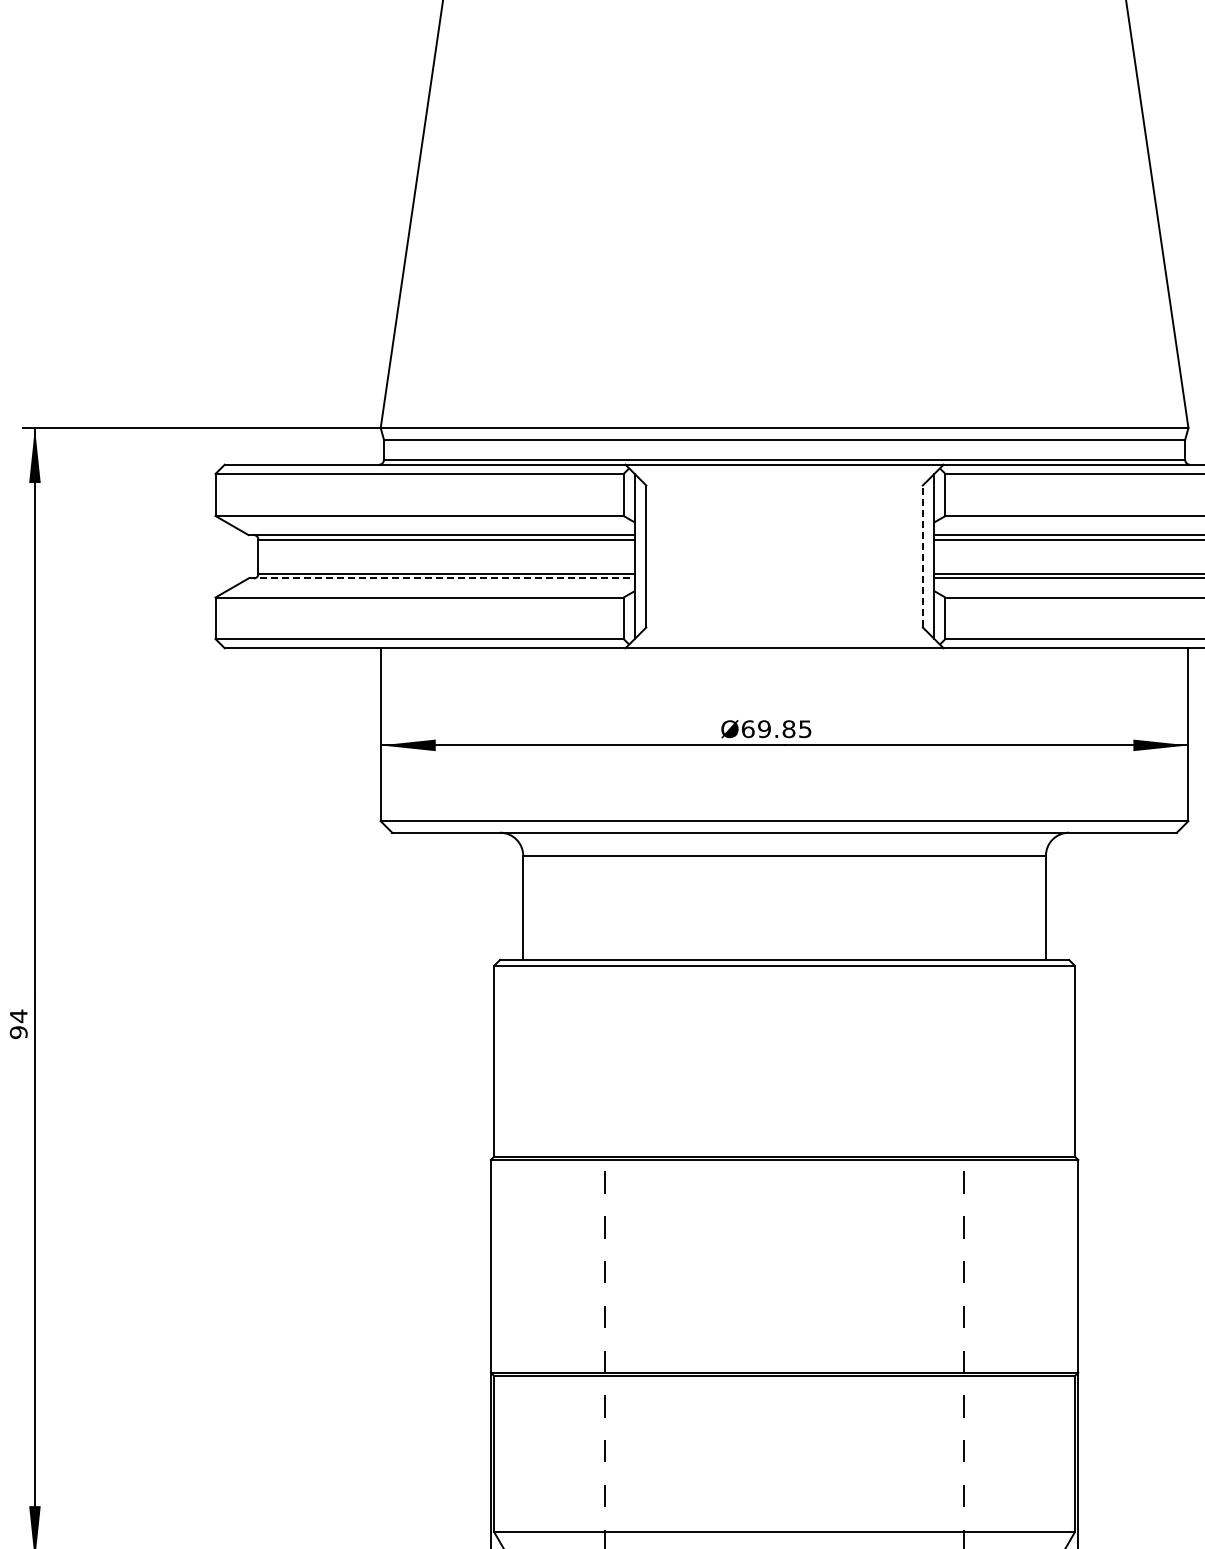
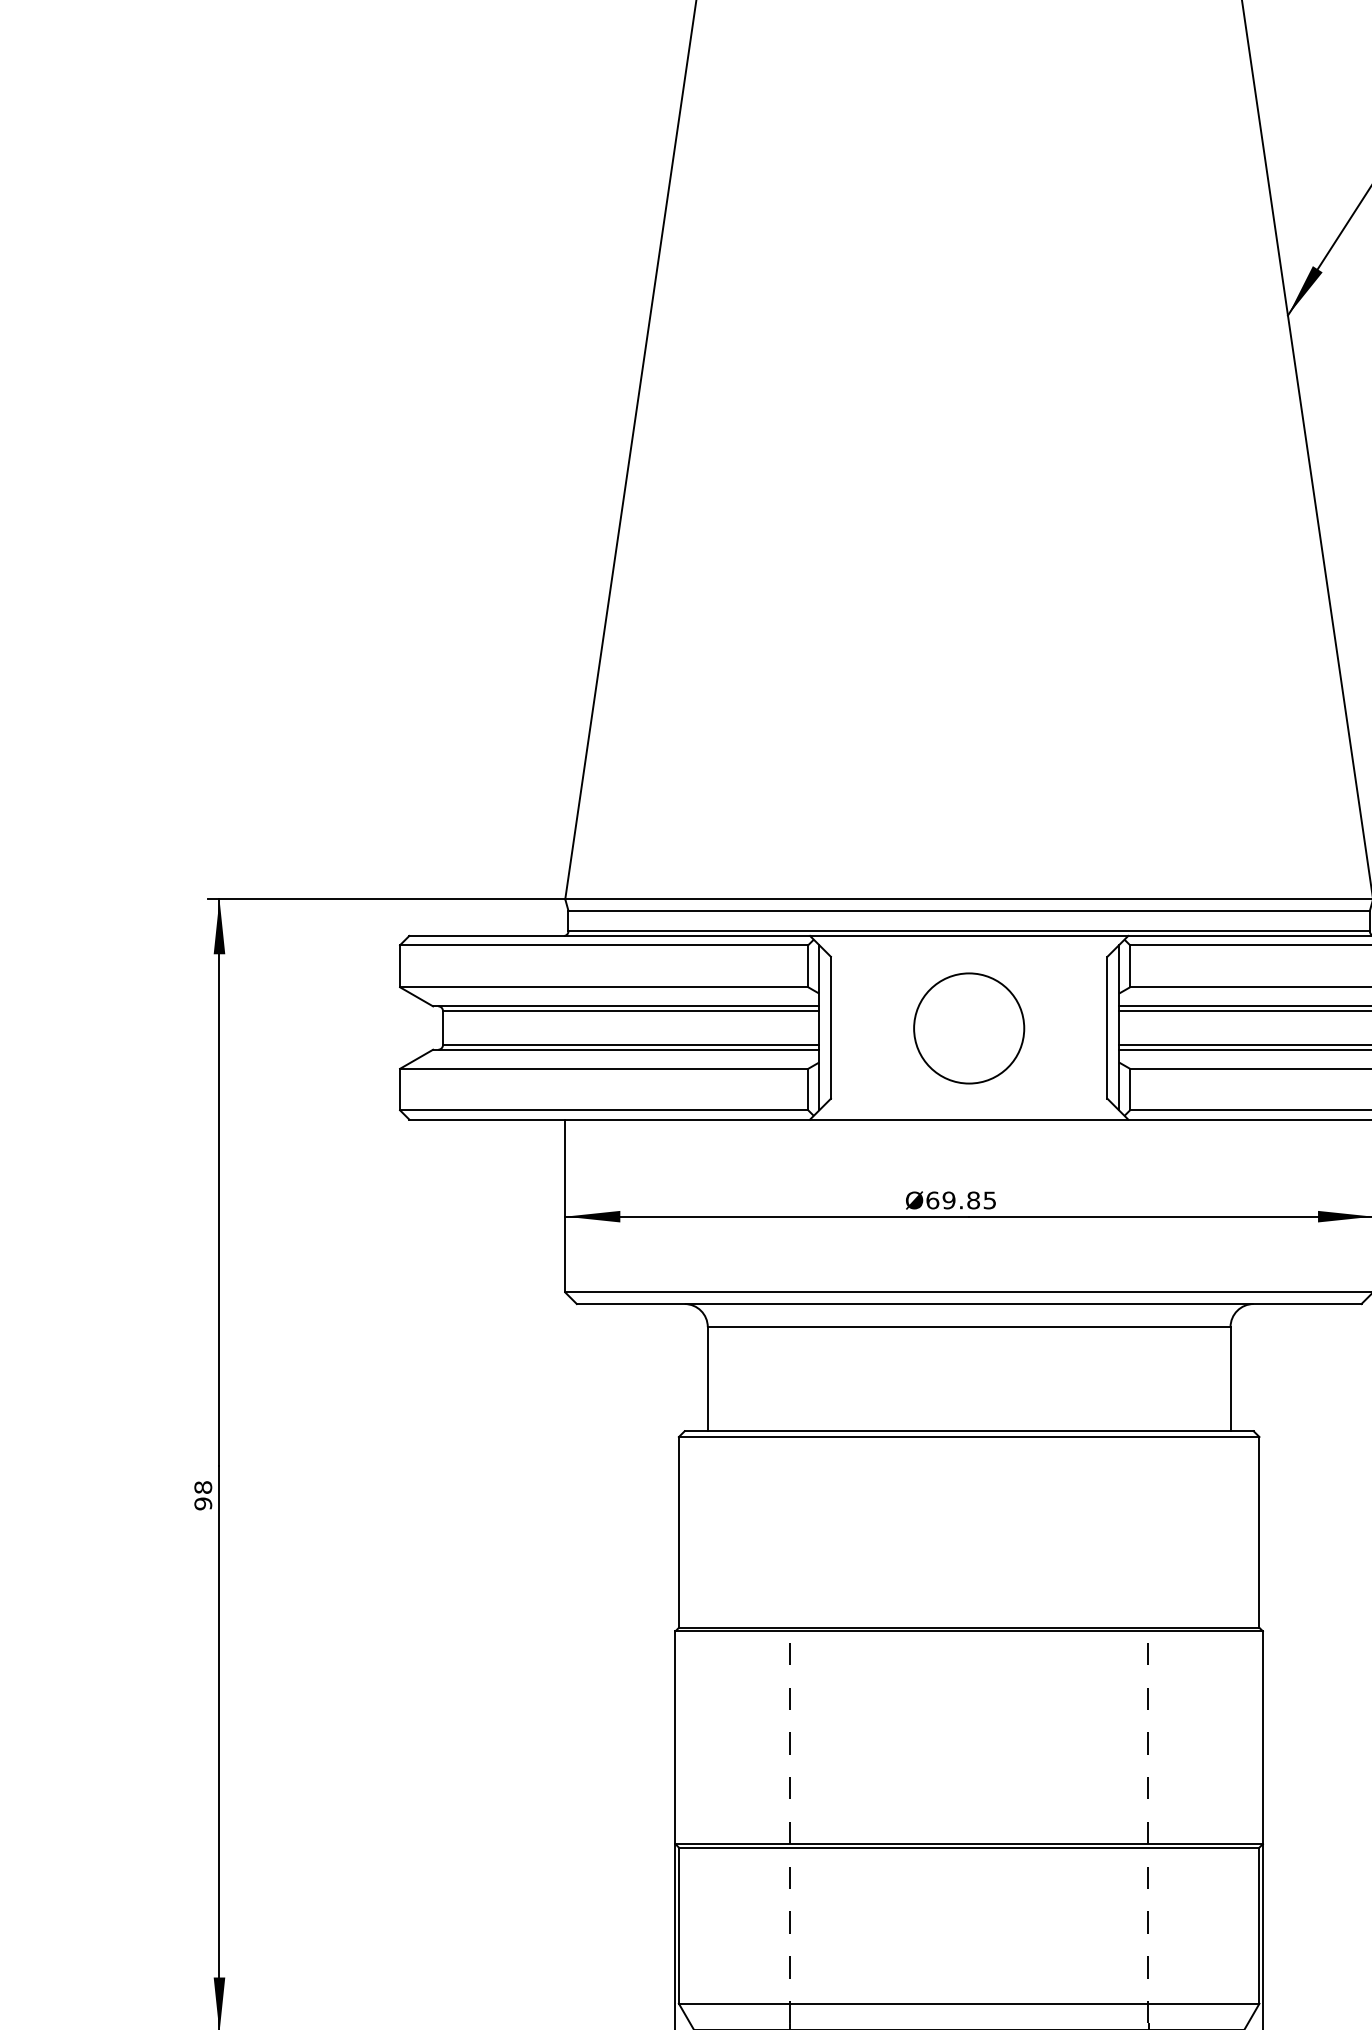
line: (922, 556) -> (1107, 1027), dashed -> solid
circle: (784, 557) -> (969, 1028), added
line: (441, 578) -> (626, 1049), dashed -> solid
text: (18, 1016) -> (203, 1487), 94 -> 98

